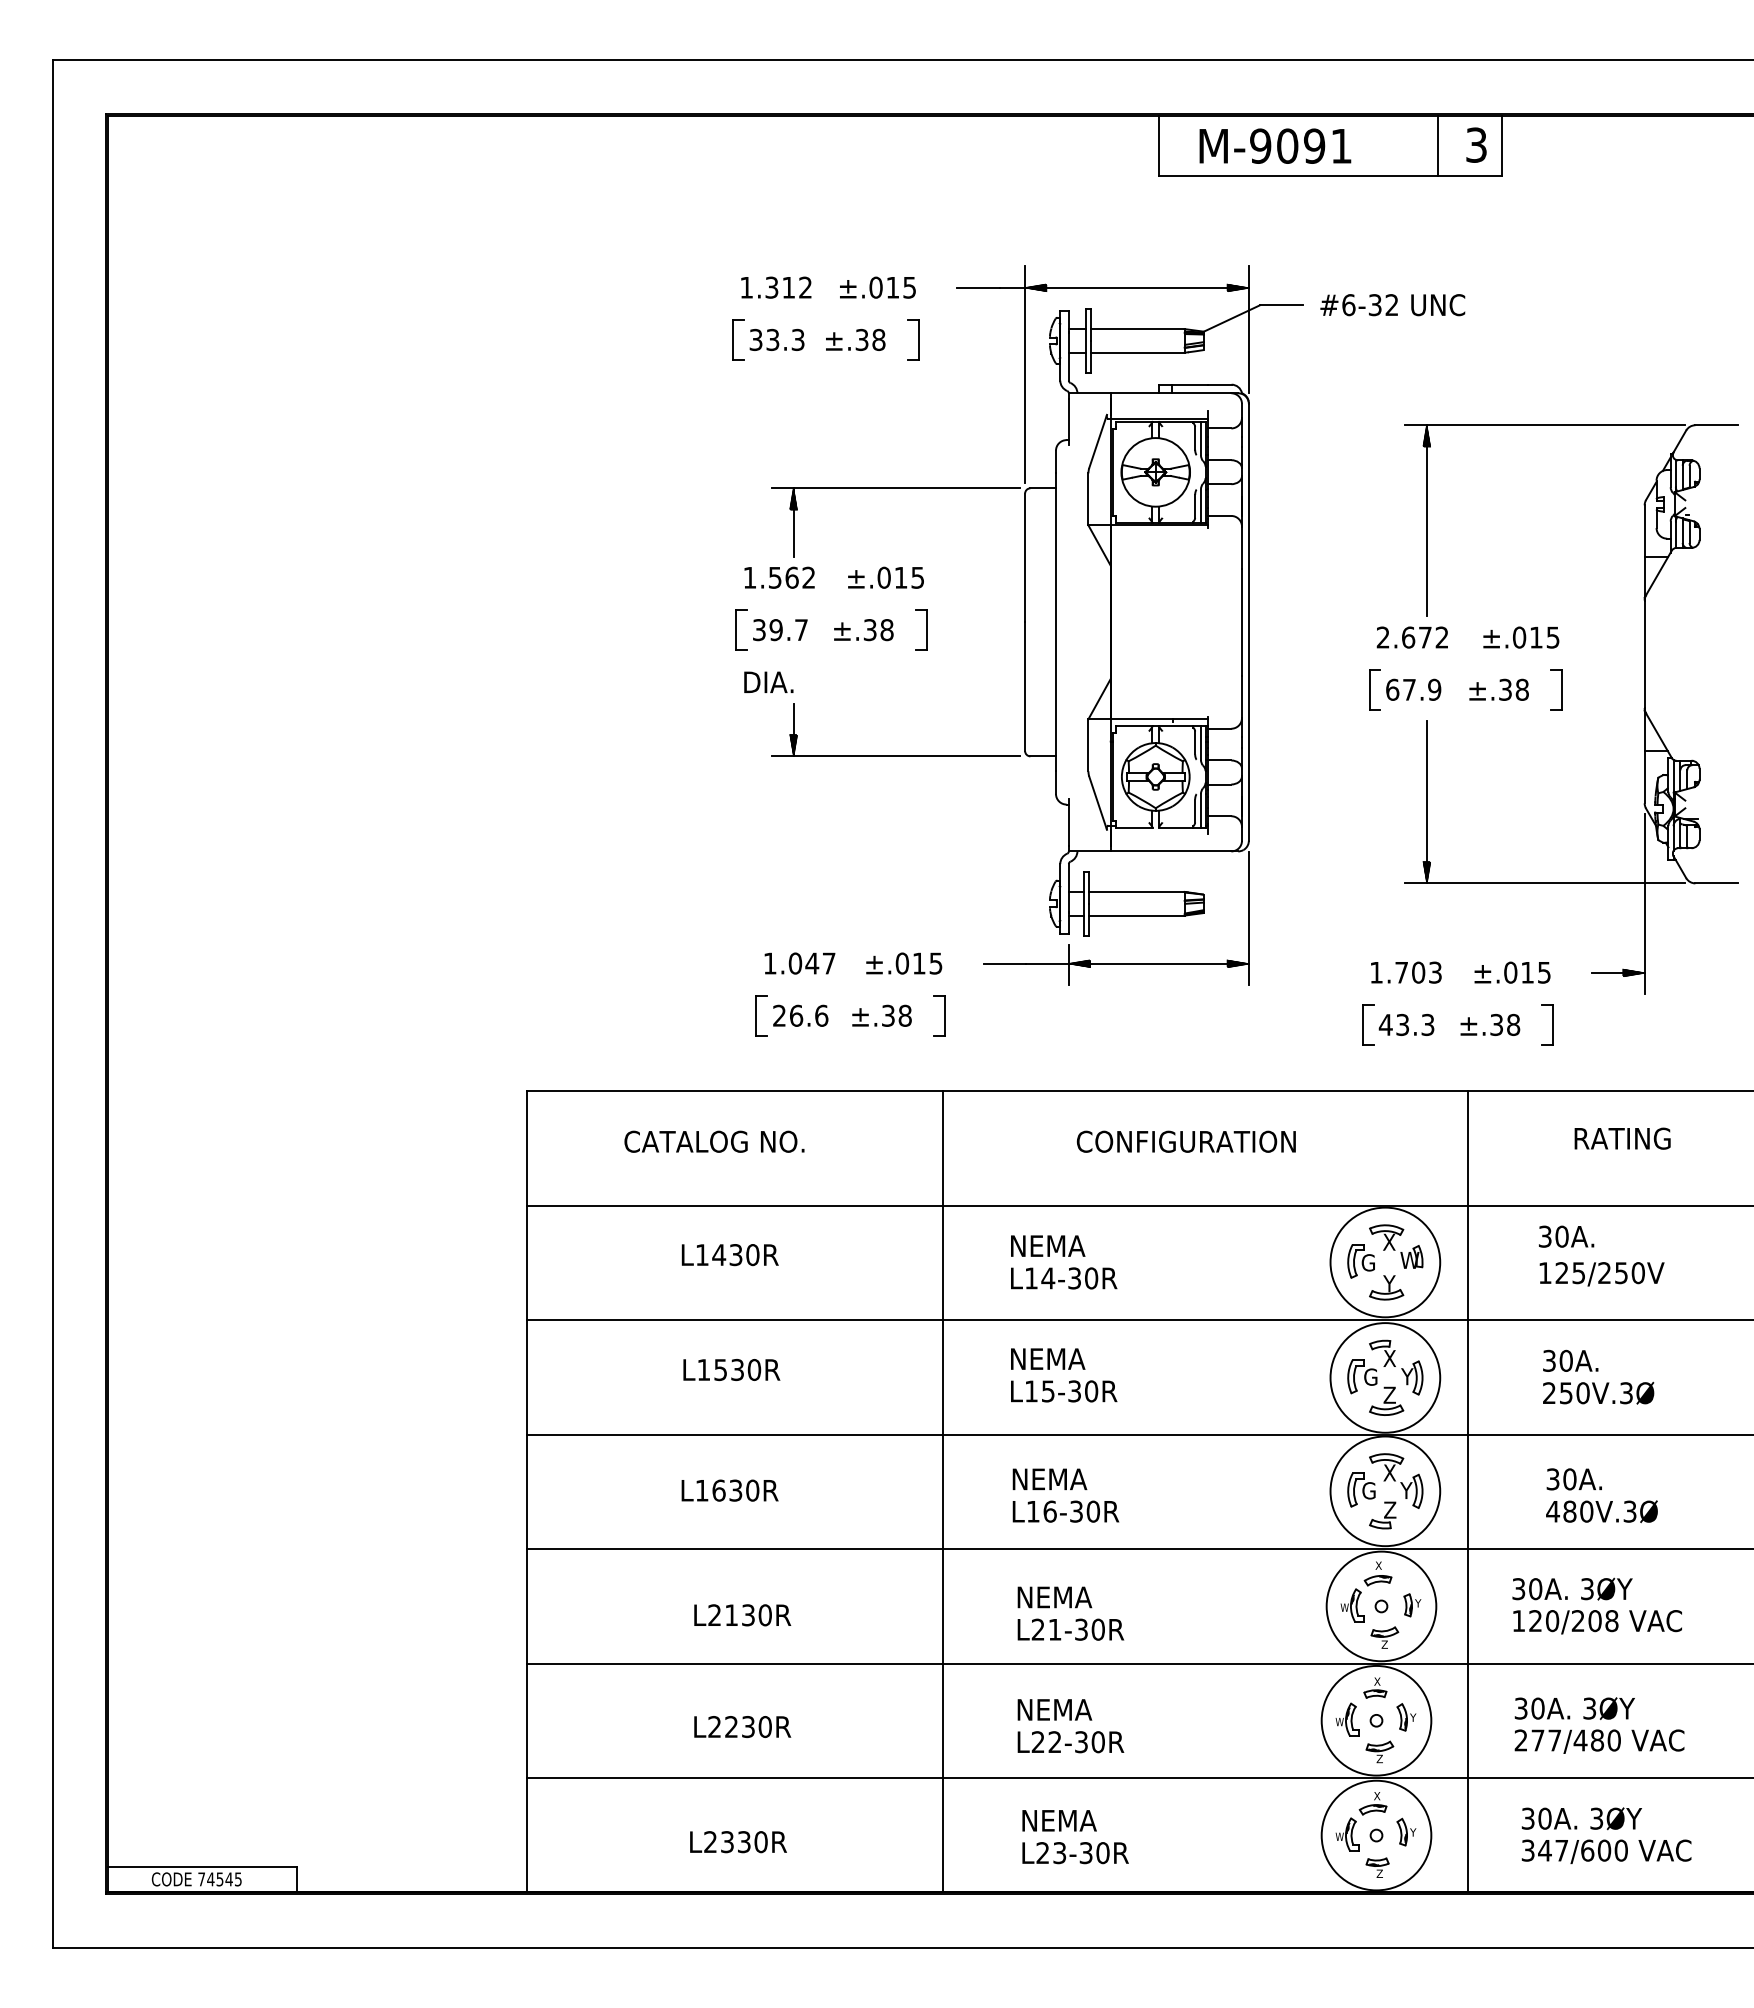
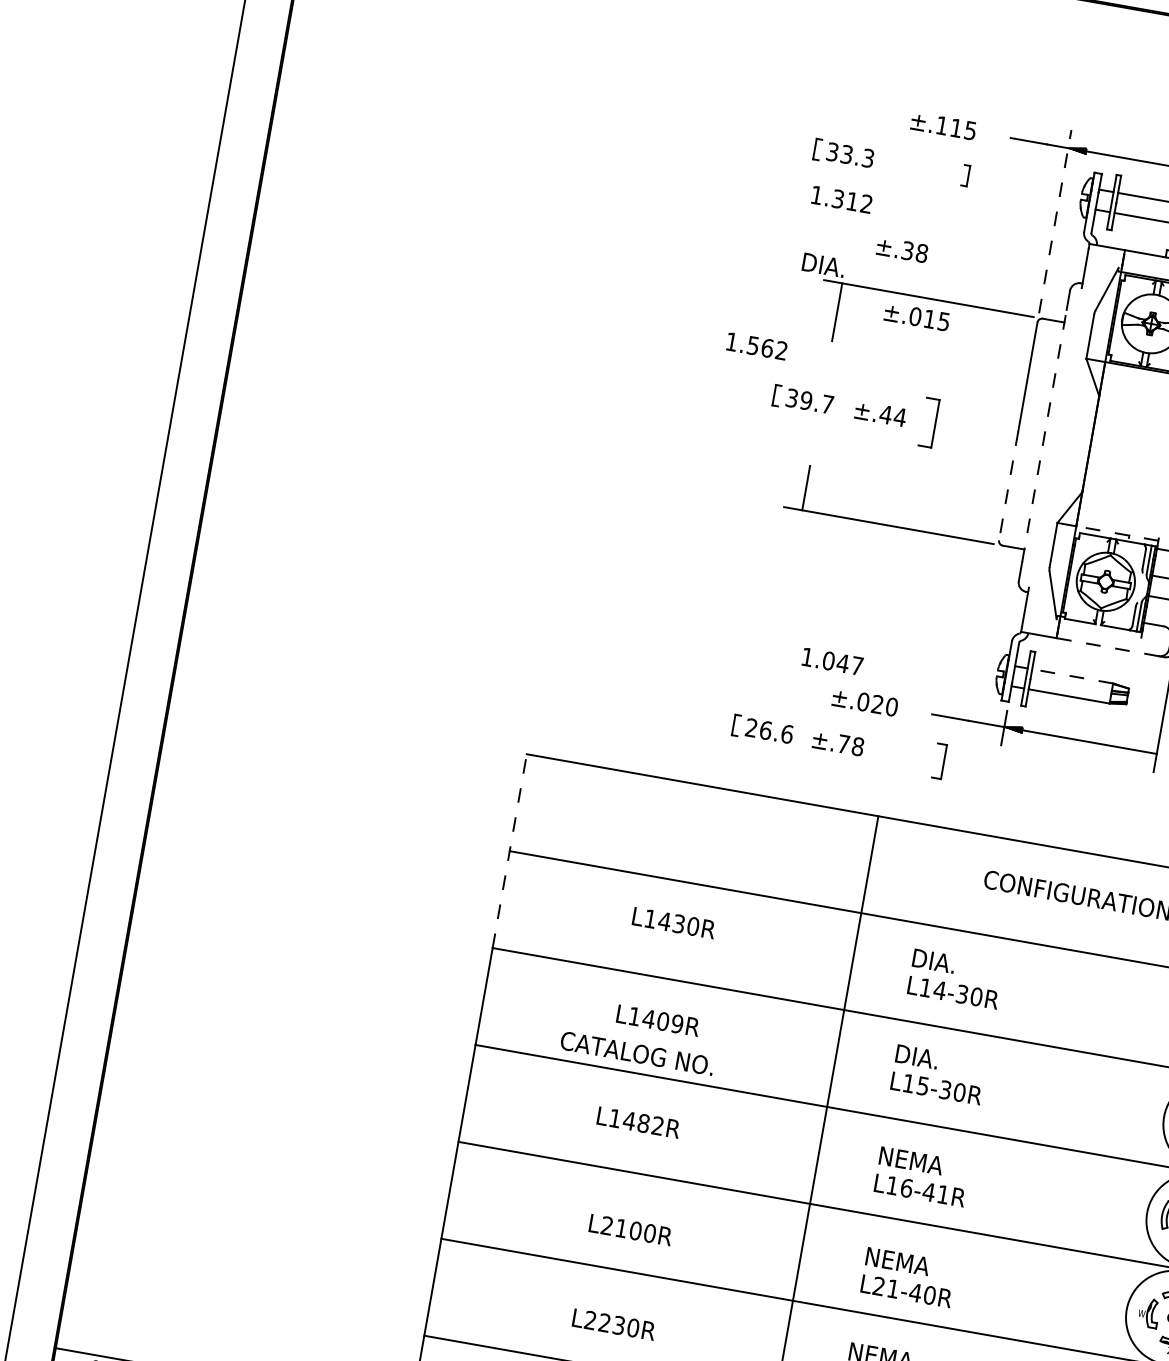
text: (776, 287) -> (842, 199), moved
text: (875, 287) -> (941, 125), ±.015 -> ±.115
part: (738, 339) -> (817, 149), size x0.6
text: (855, 339) -> (902, 249), moved
part: (913, 339) -> (966, 175), size x0.6
line: (1025, 374) -> (1055, 221), solid -> dashed
hatch: (793, 498) -> (840, 291), removed
text: (779, 577) -> (756, 346), moved
text: (885, 577) -> (916, 316), moved
line: (1055, 622) -> (1044, 436), solid -> dashed
part: (741, 629) -> (777, 395), size x0.6
part: (921, 629) -> (929, 421), size x1.4
text: (878, 630) -> (892, 416), ±.38 -> ±.44
text: (768, 681) -> (823, 264), moved
line: (1025, 687) -> (1008, 486), solid -> dashed
line: (1158, 719) -> (1116, 533), solid -> dashed
hatch: (793, 745) -> (803, 501), removed
line: (1170, 851) -> (1107, 647), solid -> dashed
line: (1136, 891) -> (1072, 675), solid -> dashed
text: (799, 963) -> (832, 661), moved
text: (927, 963) -> (884, 705), ±.015 -> ±.020
hatch: (1237, 963) -> (1147, 752), removed
part: (761, 1015) -> (736, 724), size x0.6
text: (888, 1015) -> (843, 743), ±.38 -> ±.78
part: (939, 1015) -> (939, 760), moved
text: (714, 1141) -> (637, 1053), moved
line: (527, 1205) -> (509, 850), solid -> dashed
text: (1049, 1245) -> (945, 962), NEMA -> DIA.
text: (1049, 1358) -> (929, 1058), NEMA -> DIA.
text: (737, 1370) -> (663, 1022), L1530R -> L1409R
text: (735, 1490) -> (643, 1123), L1630R -> L1482R
text: (1084, 1511) -> (935, 1193), L16-30R -> L16-41R
text: (748, 1615) -> (635, 1231), L2130R -> L2100R
text: (1081, 1629) -> (915, 1292), L21-30R -> L21-40R

